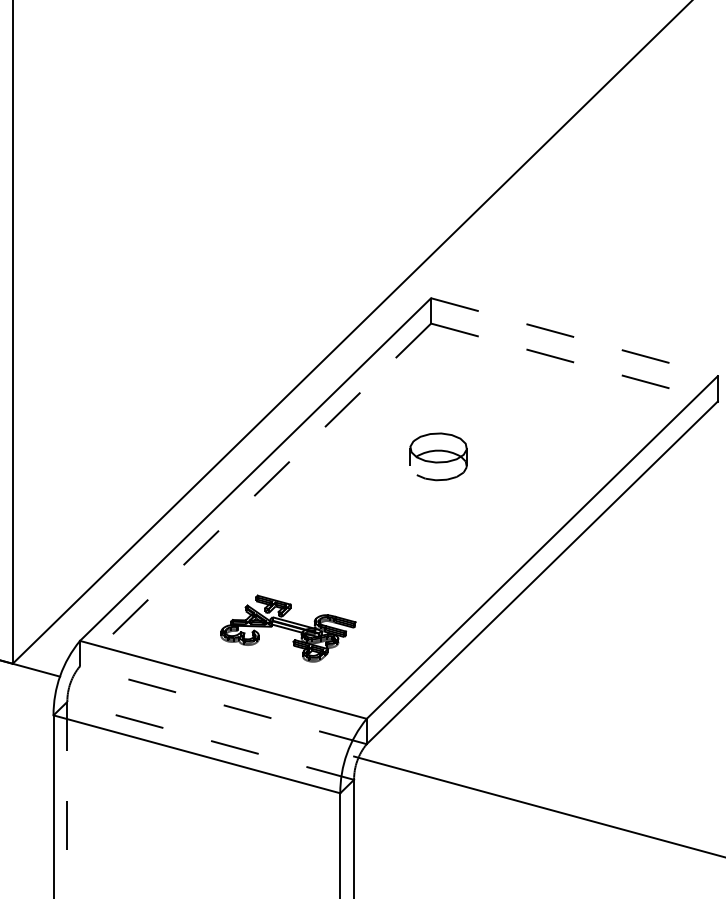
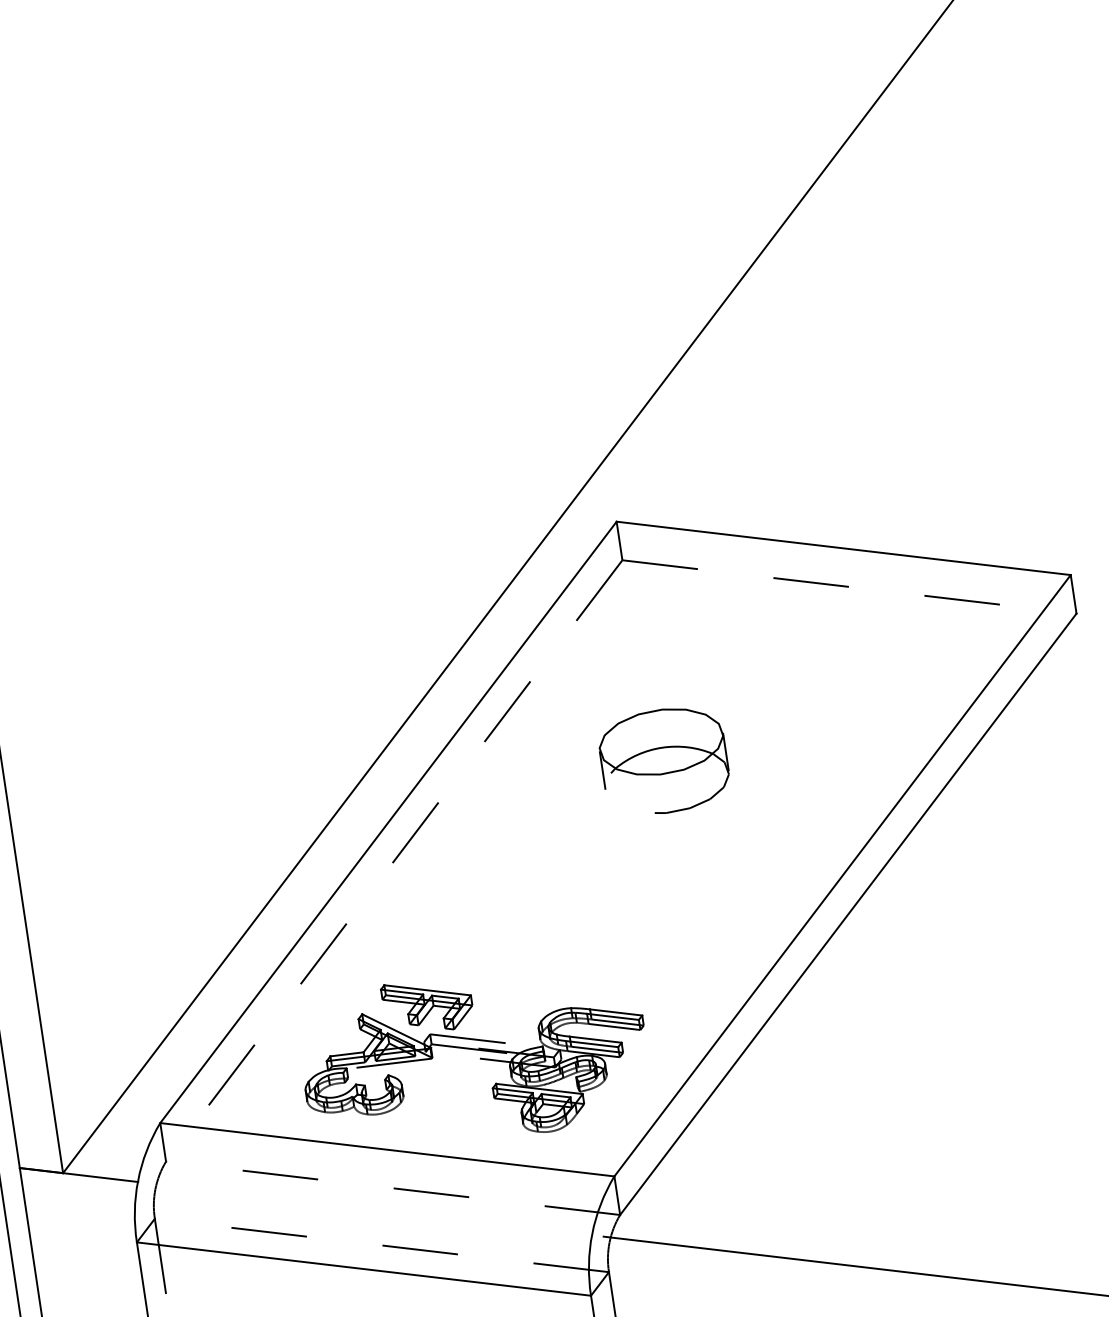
line: (574, 337) -> (843, 548), dashed -> solid
part: (438, 456) -> (663, 760), size x1.43
part: (288, 628) -> (474, 1056), size x1.67

